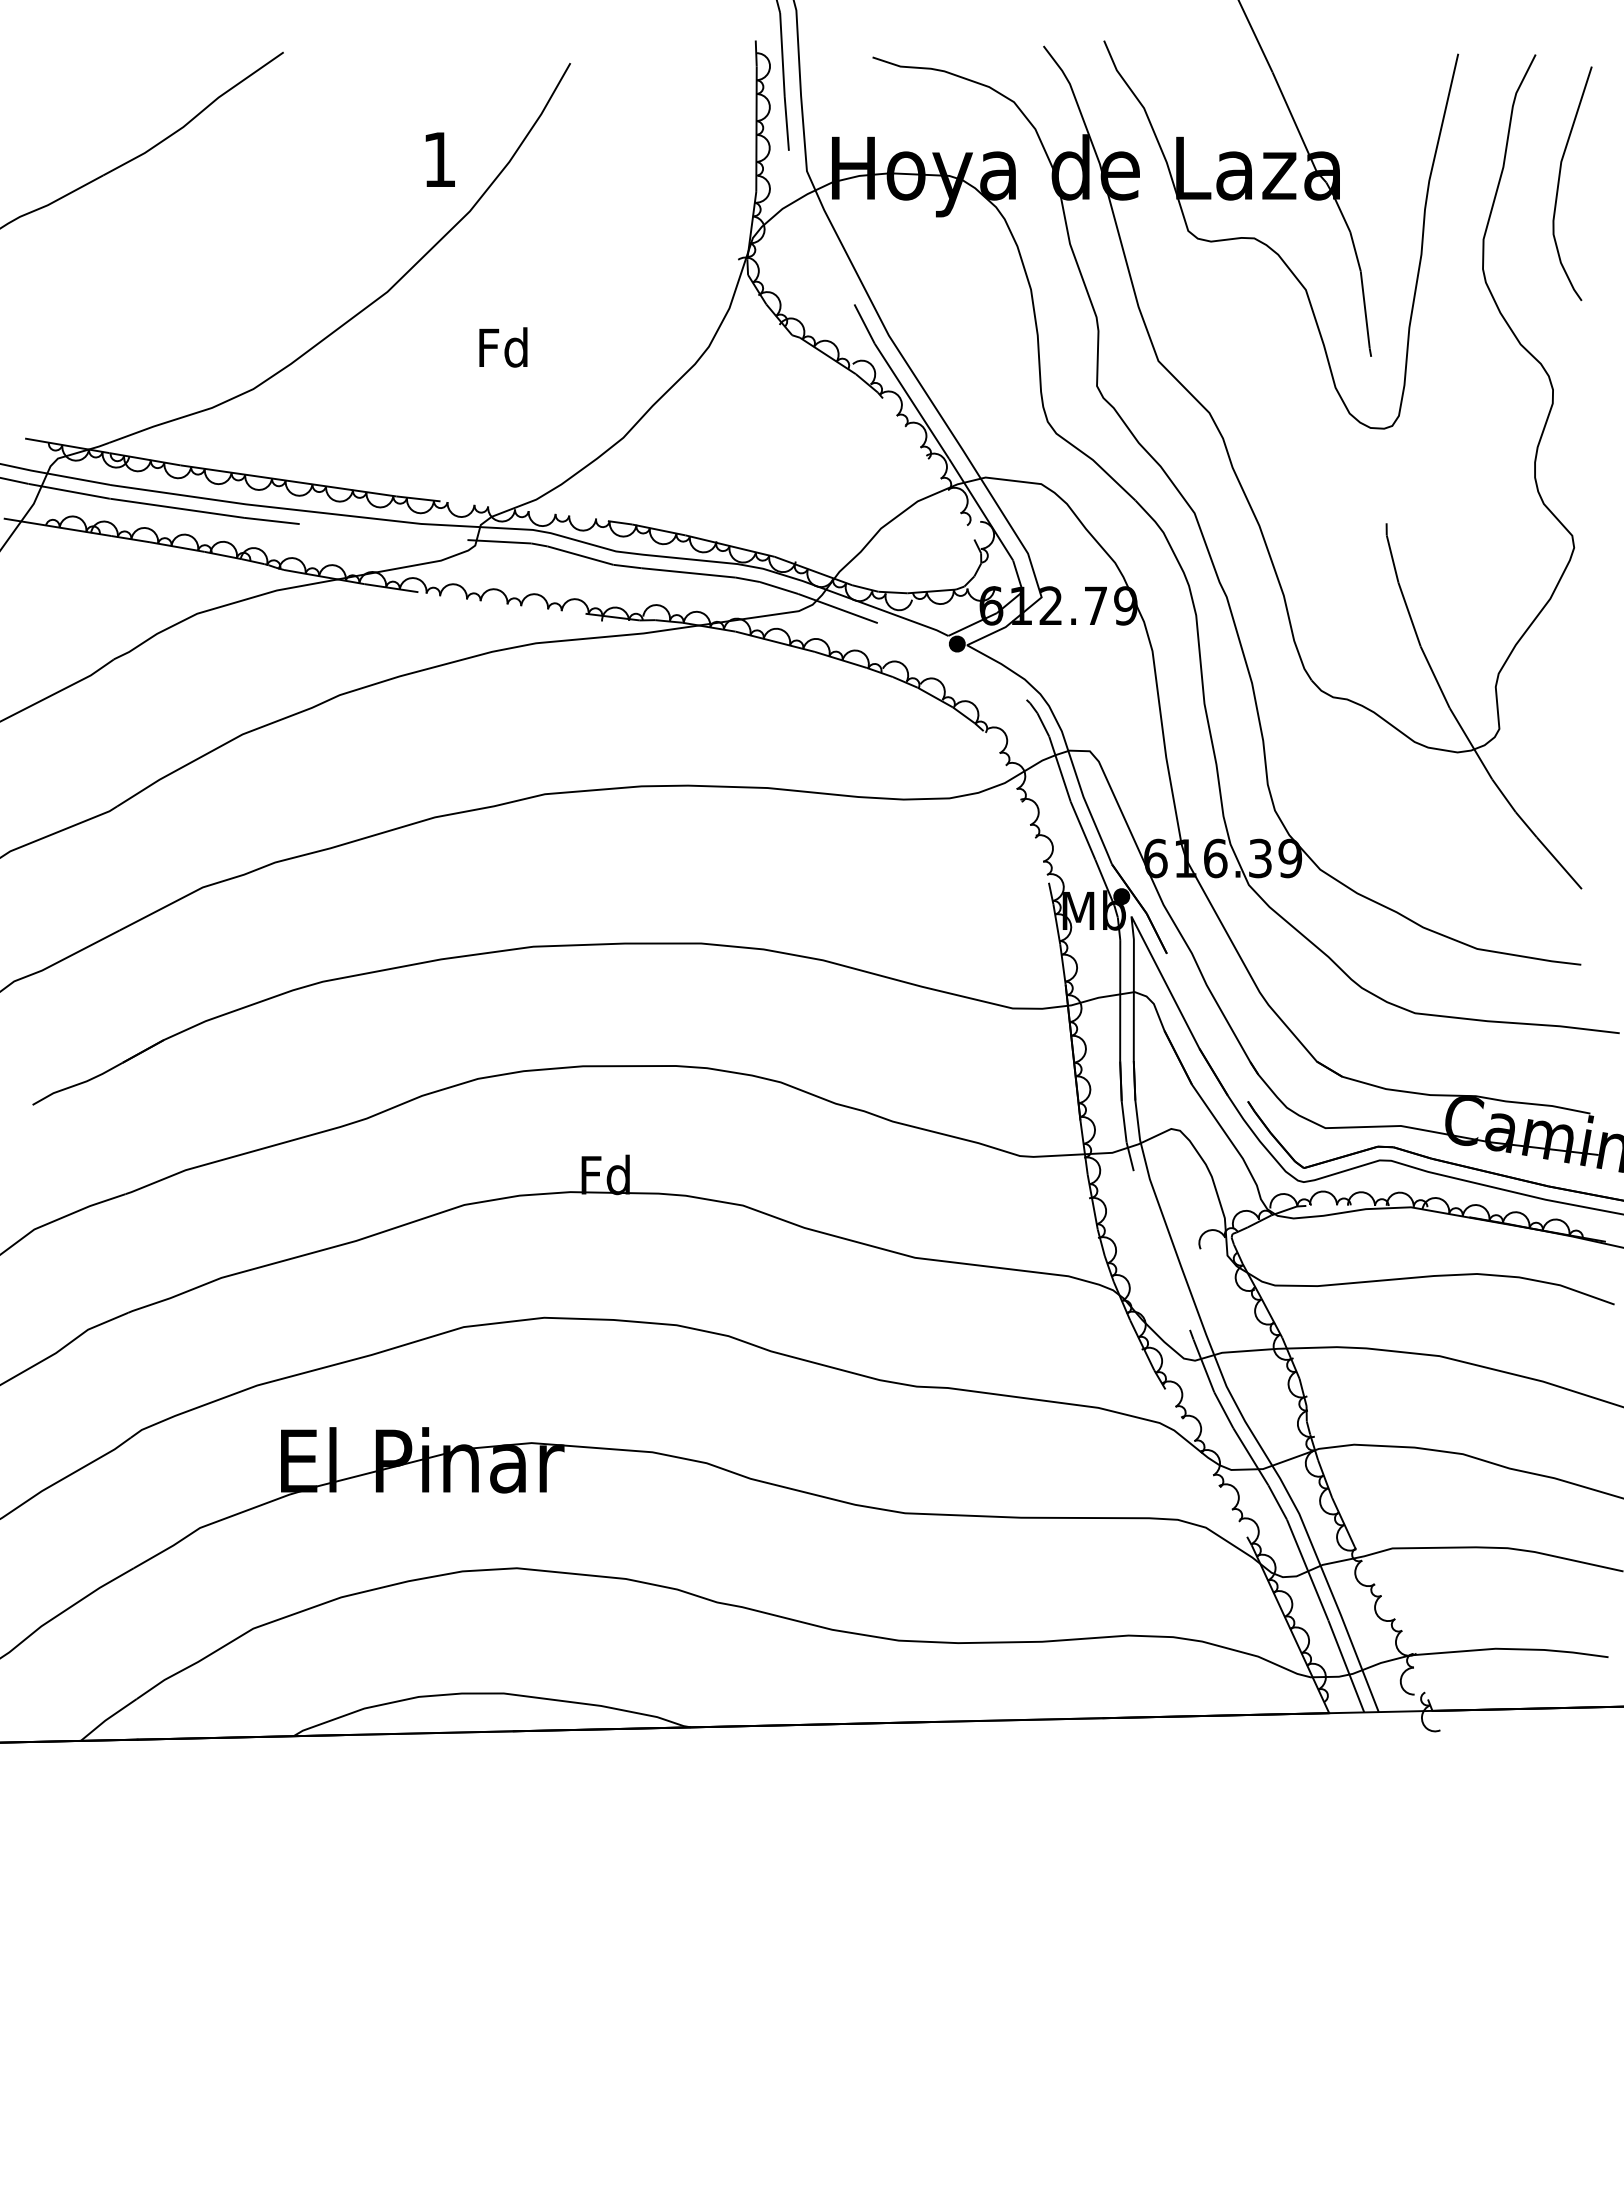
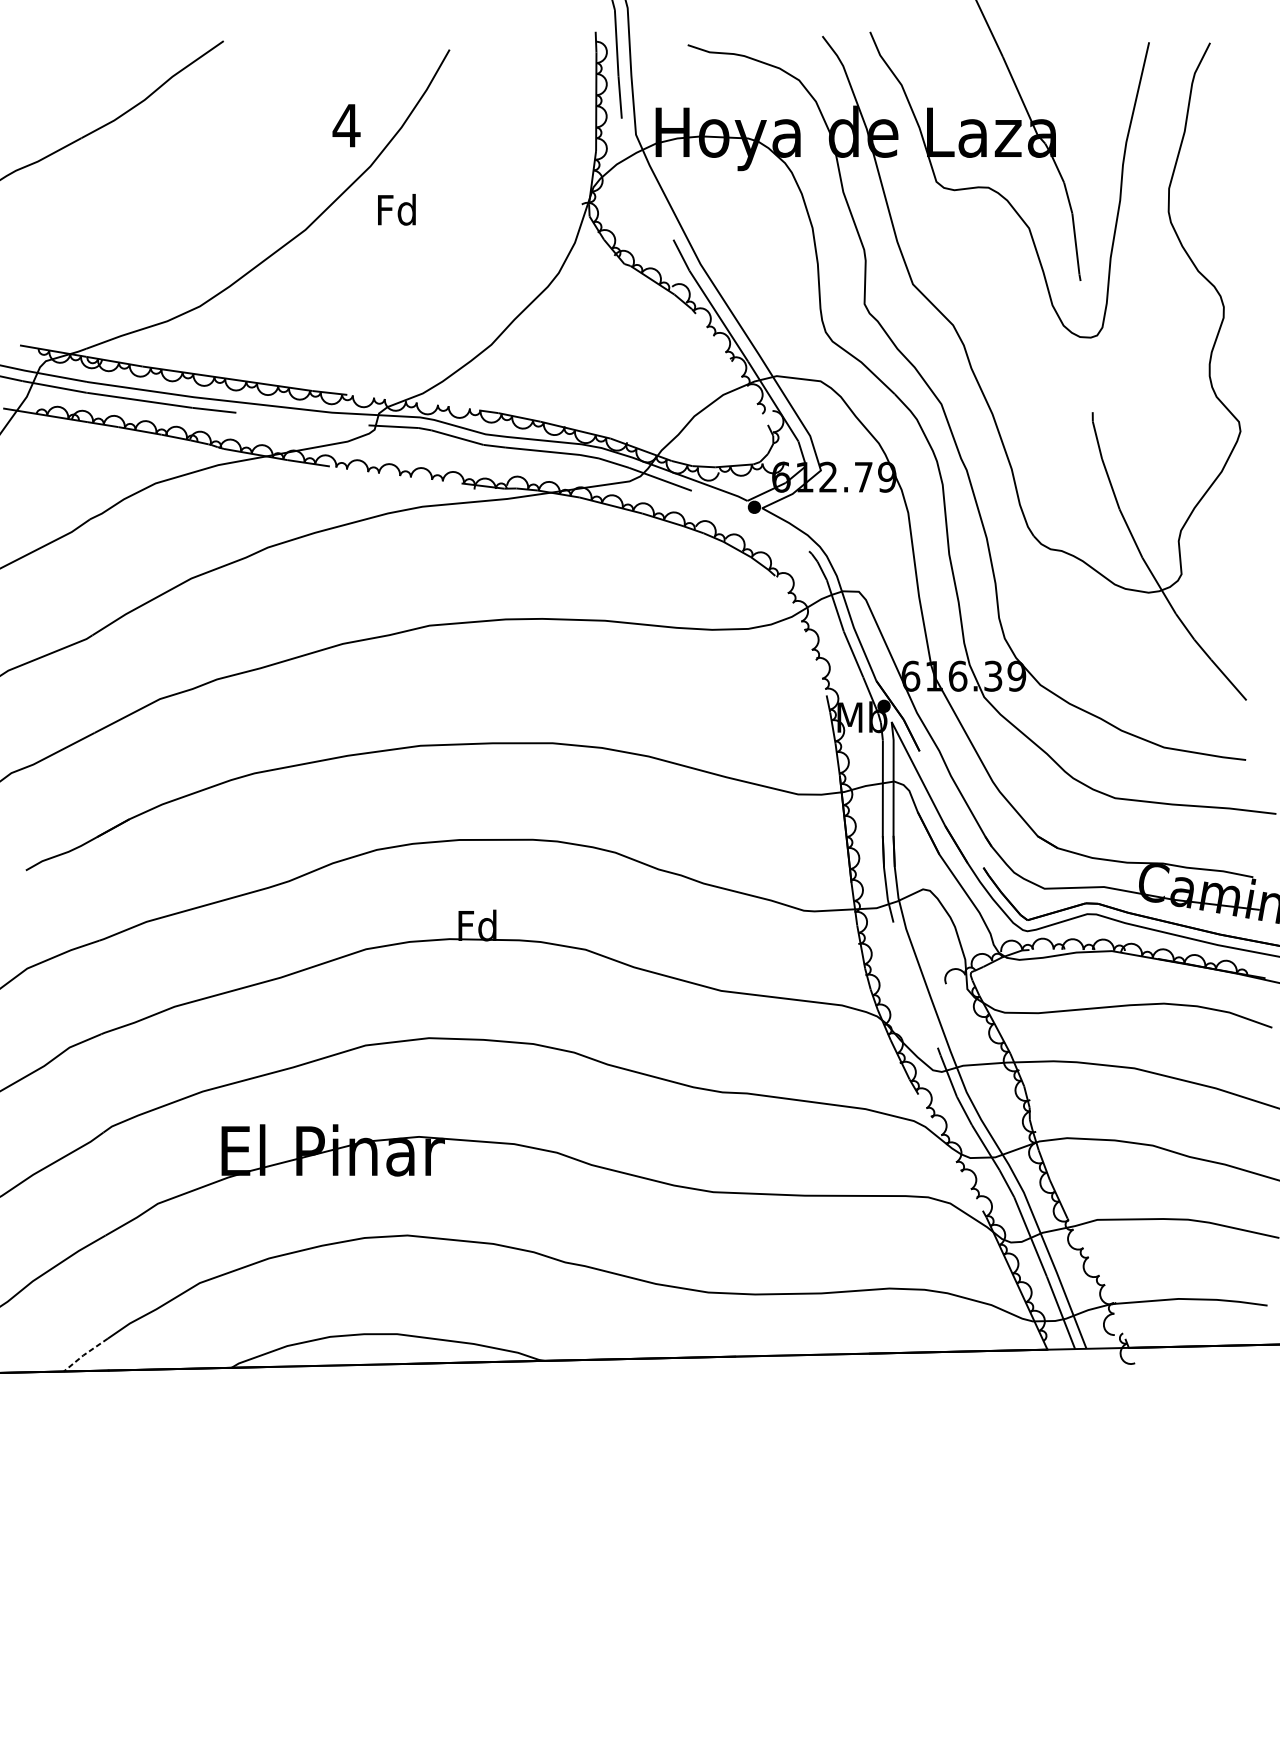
text: (439, 159) -> (346, 125), 1 -> 4
curve: (1559, 183) -> (1228, 144), removed
text: (503, 347) -> (396, 209), moved
line: (107, 1719) -> (84, 1354), solid -> dashed

